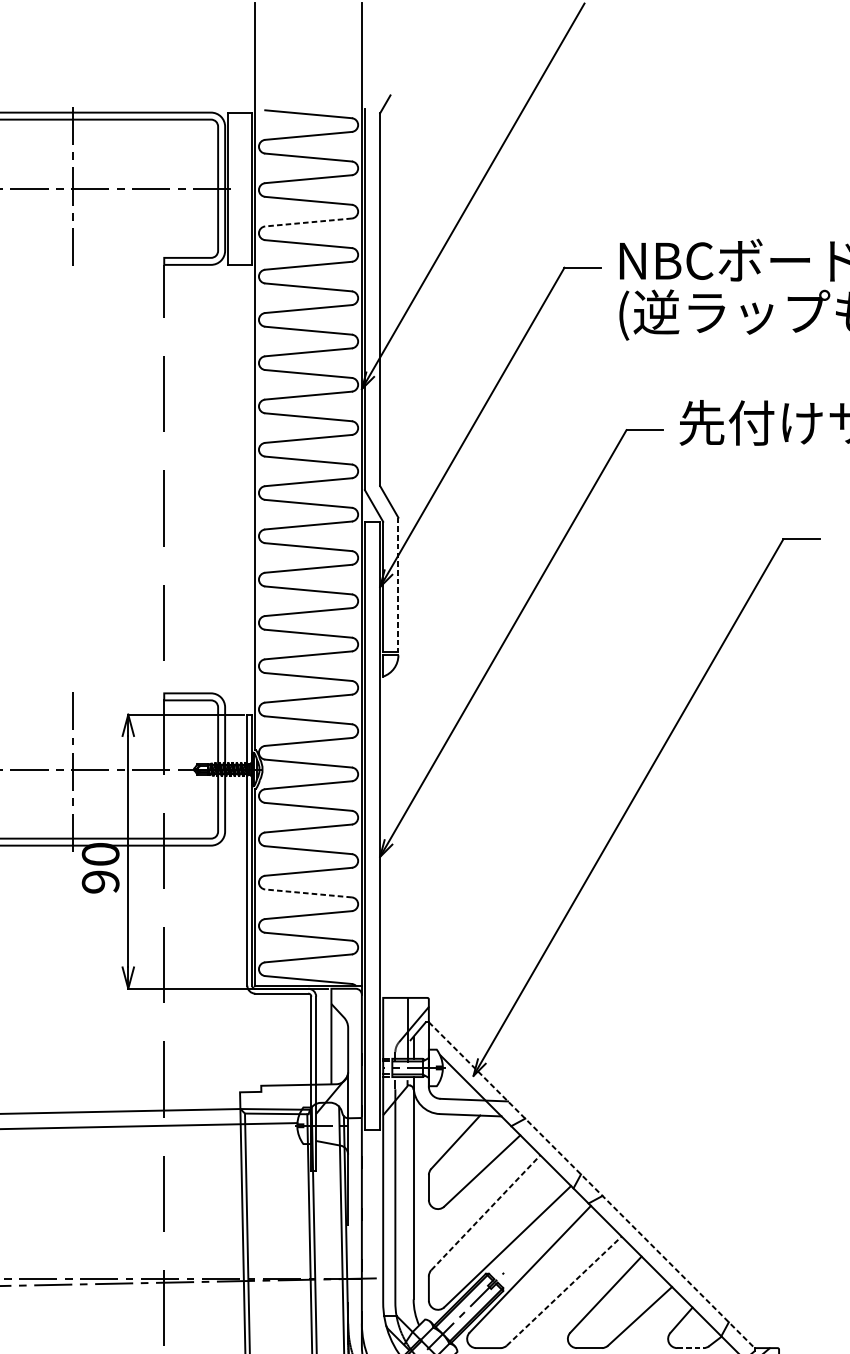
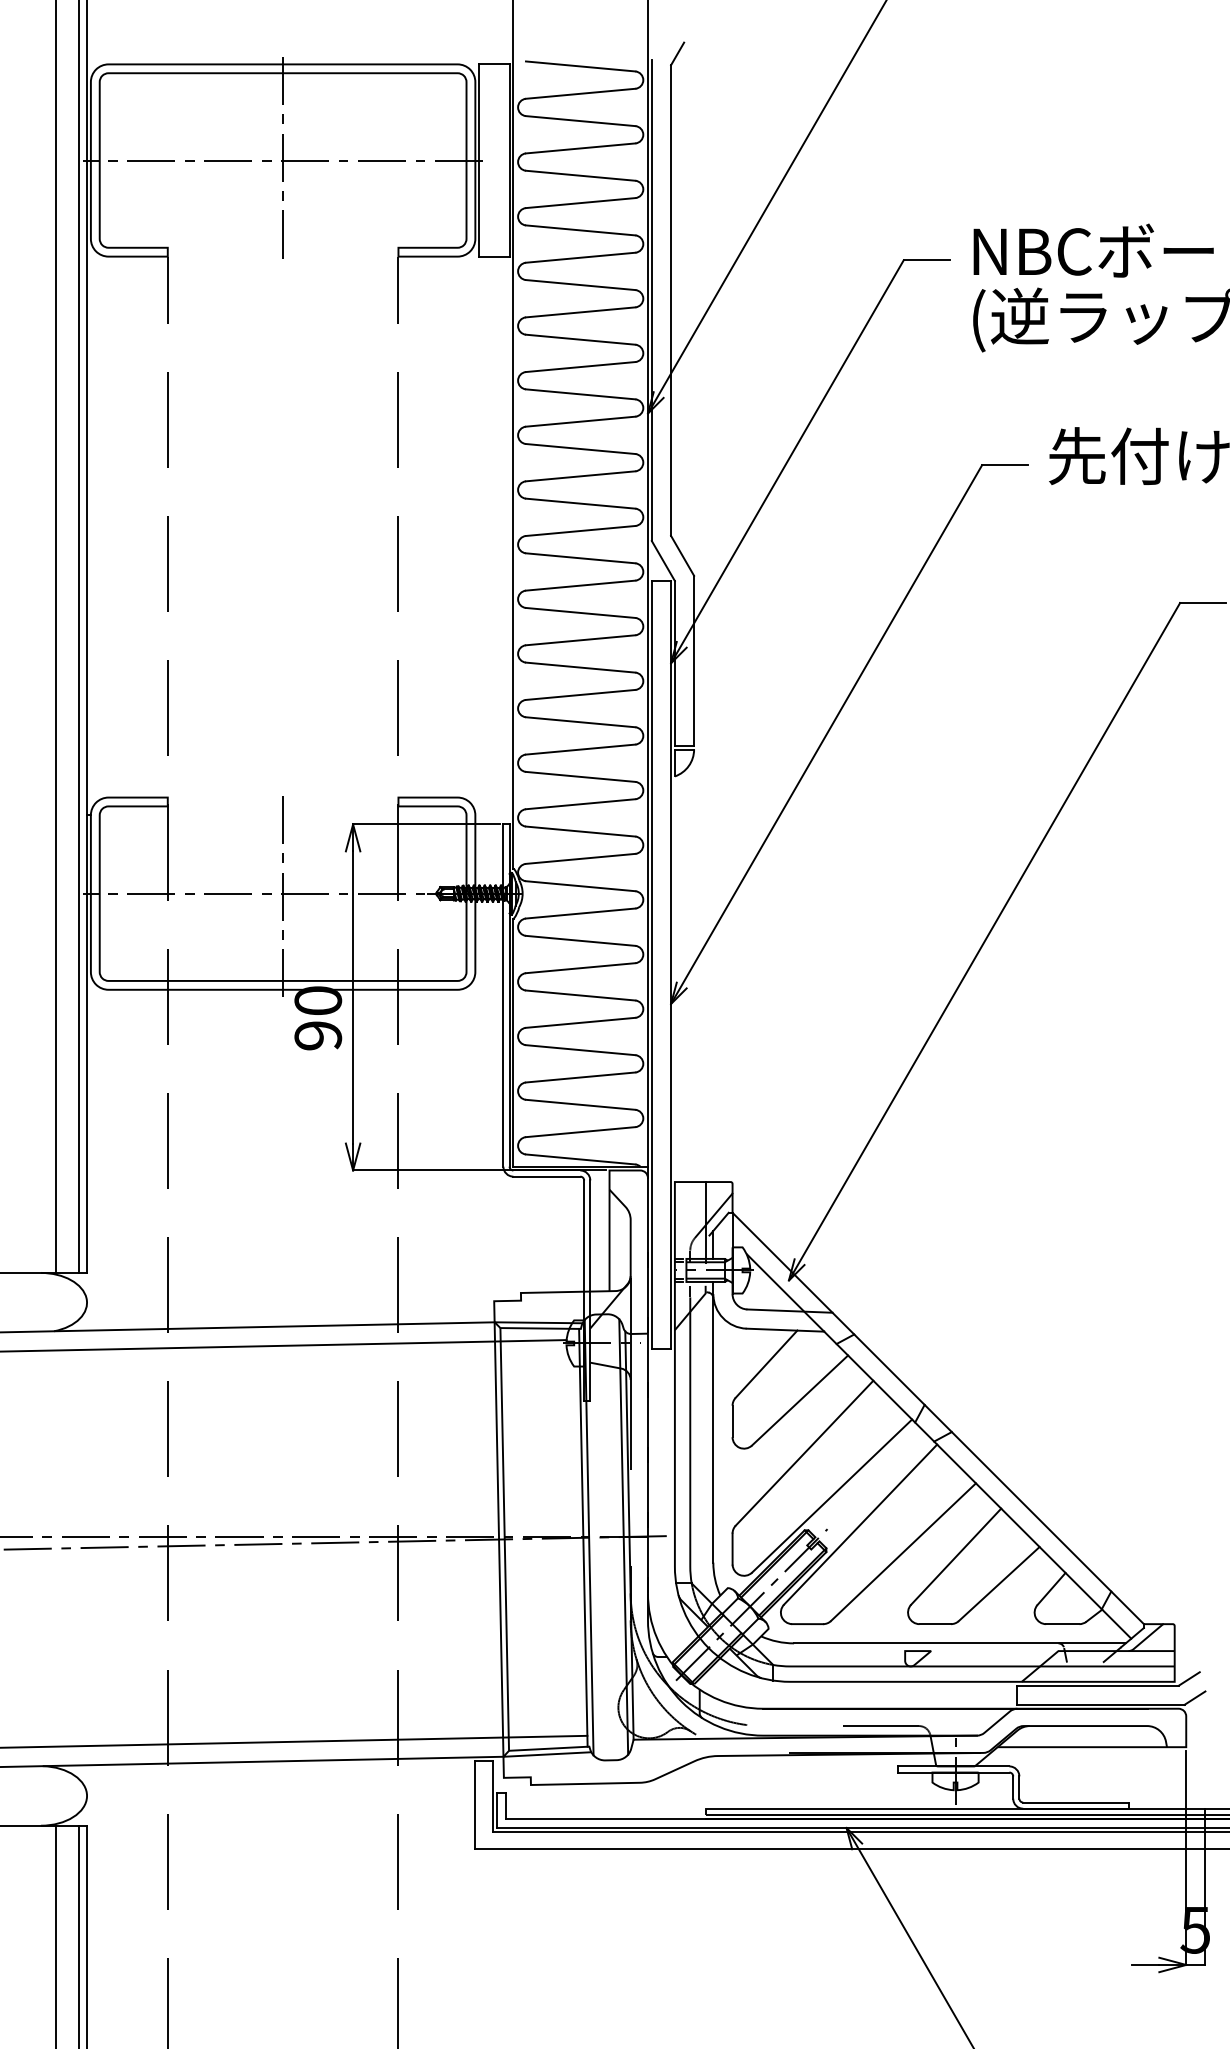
line: (308, 222) -> (580, 203), dashed -> solid
line: (398, 584) -> (694, 660), dashed -> solid
line: (308, 893) -> (580, 1050), dashed -> solid
line: (591, 1185) -> (938, 1418), dashed -> solid
line: (485, 1212) -> (804, 1453), dashed -> solid
line: (564, 1291) -> (903, 1552), dashed -> solid
line: (690, 1348) -> (1062, 1624), dashed -> solid

